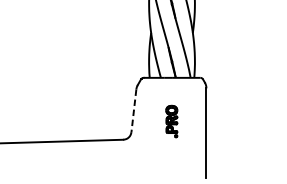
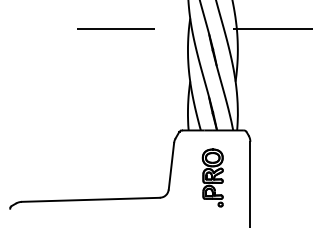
line: (133, 110) -> (171, 166), dashed -> solid
part: (171, 121) -> (212, 177), size x1.67

